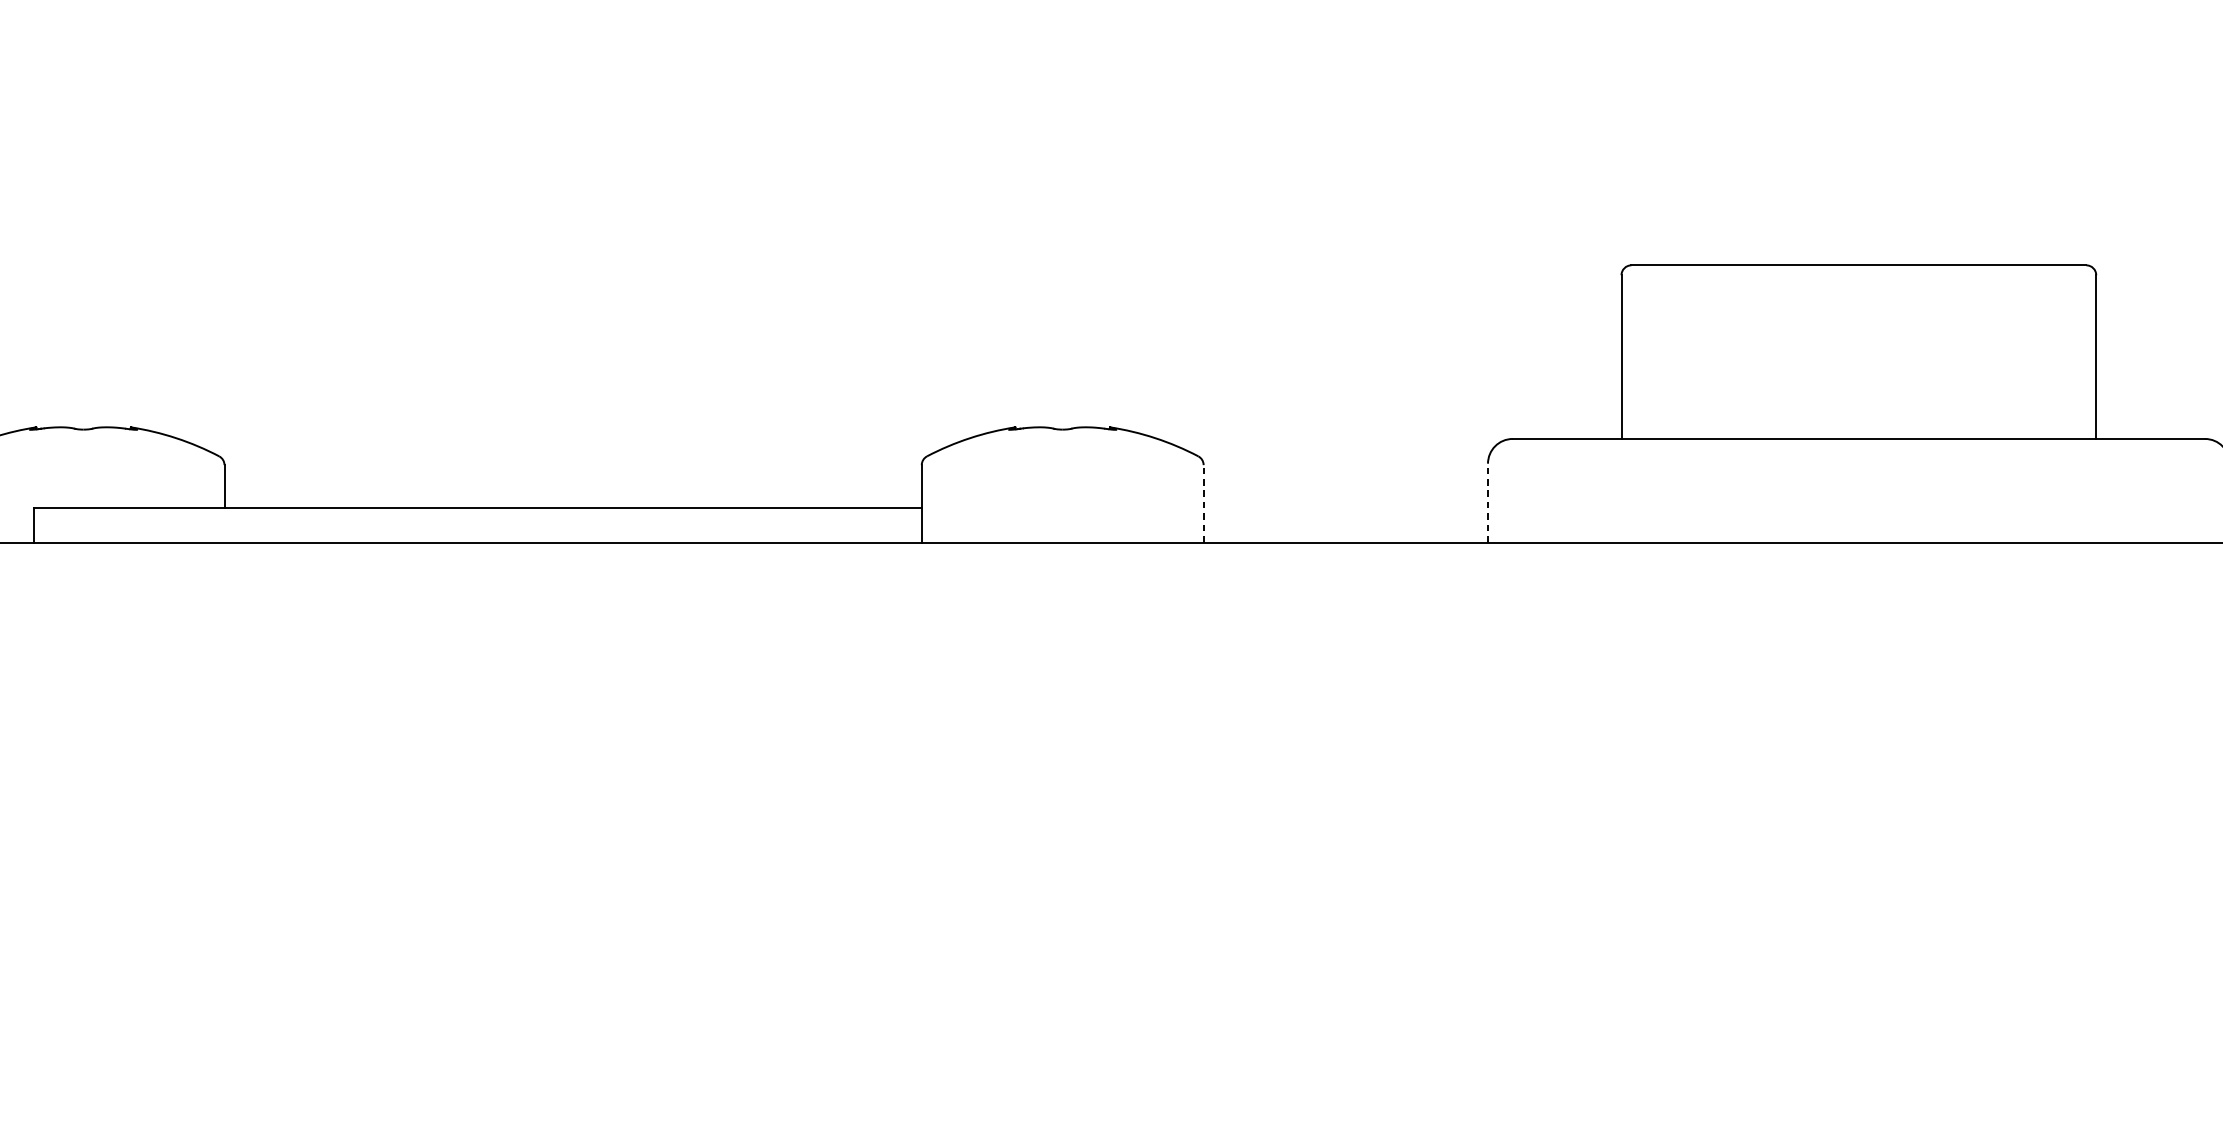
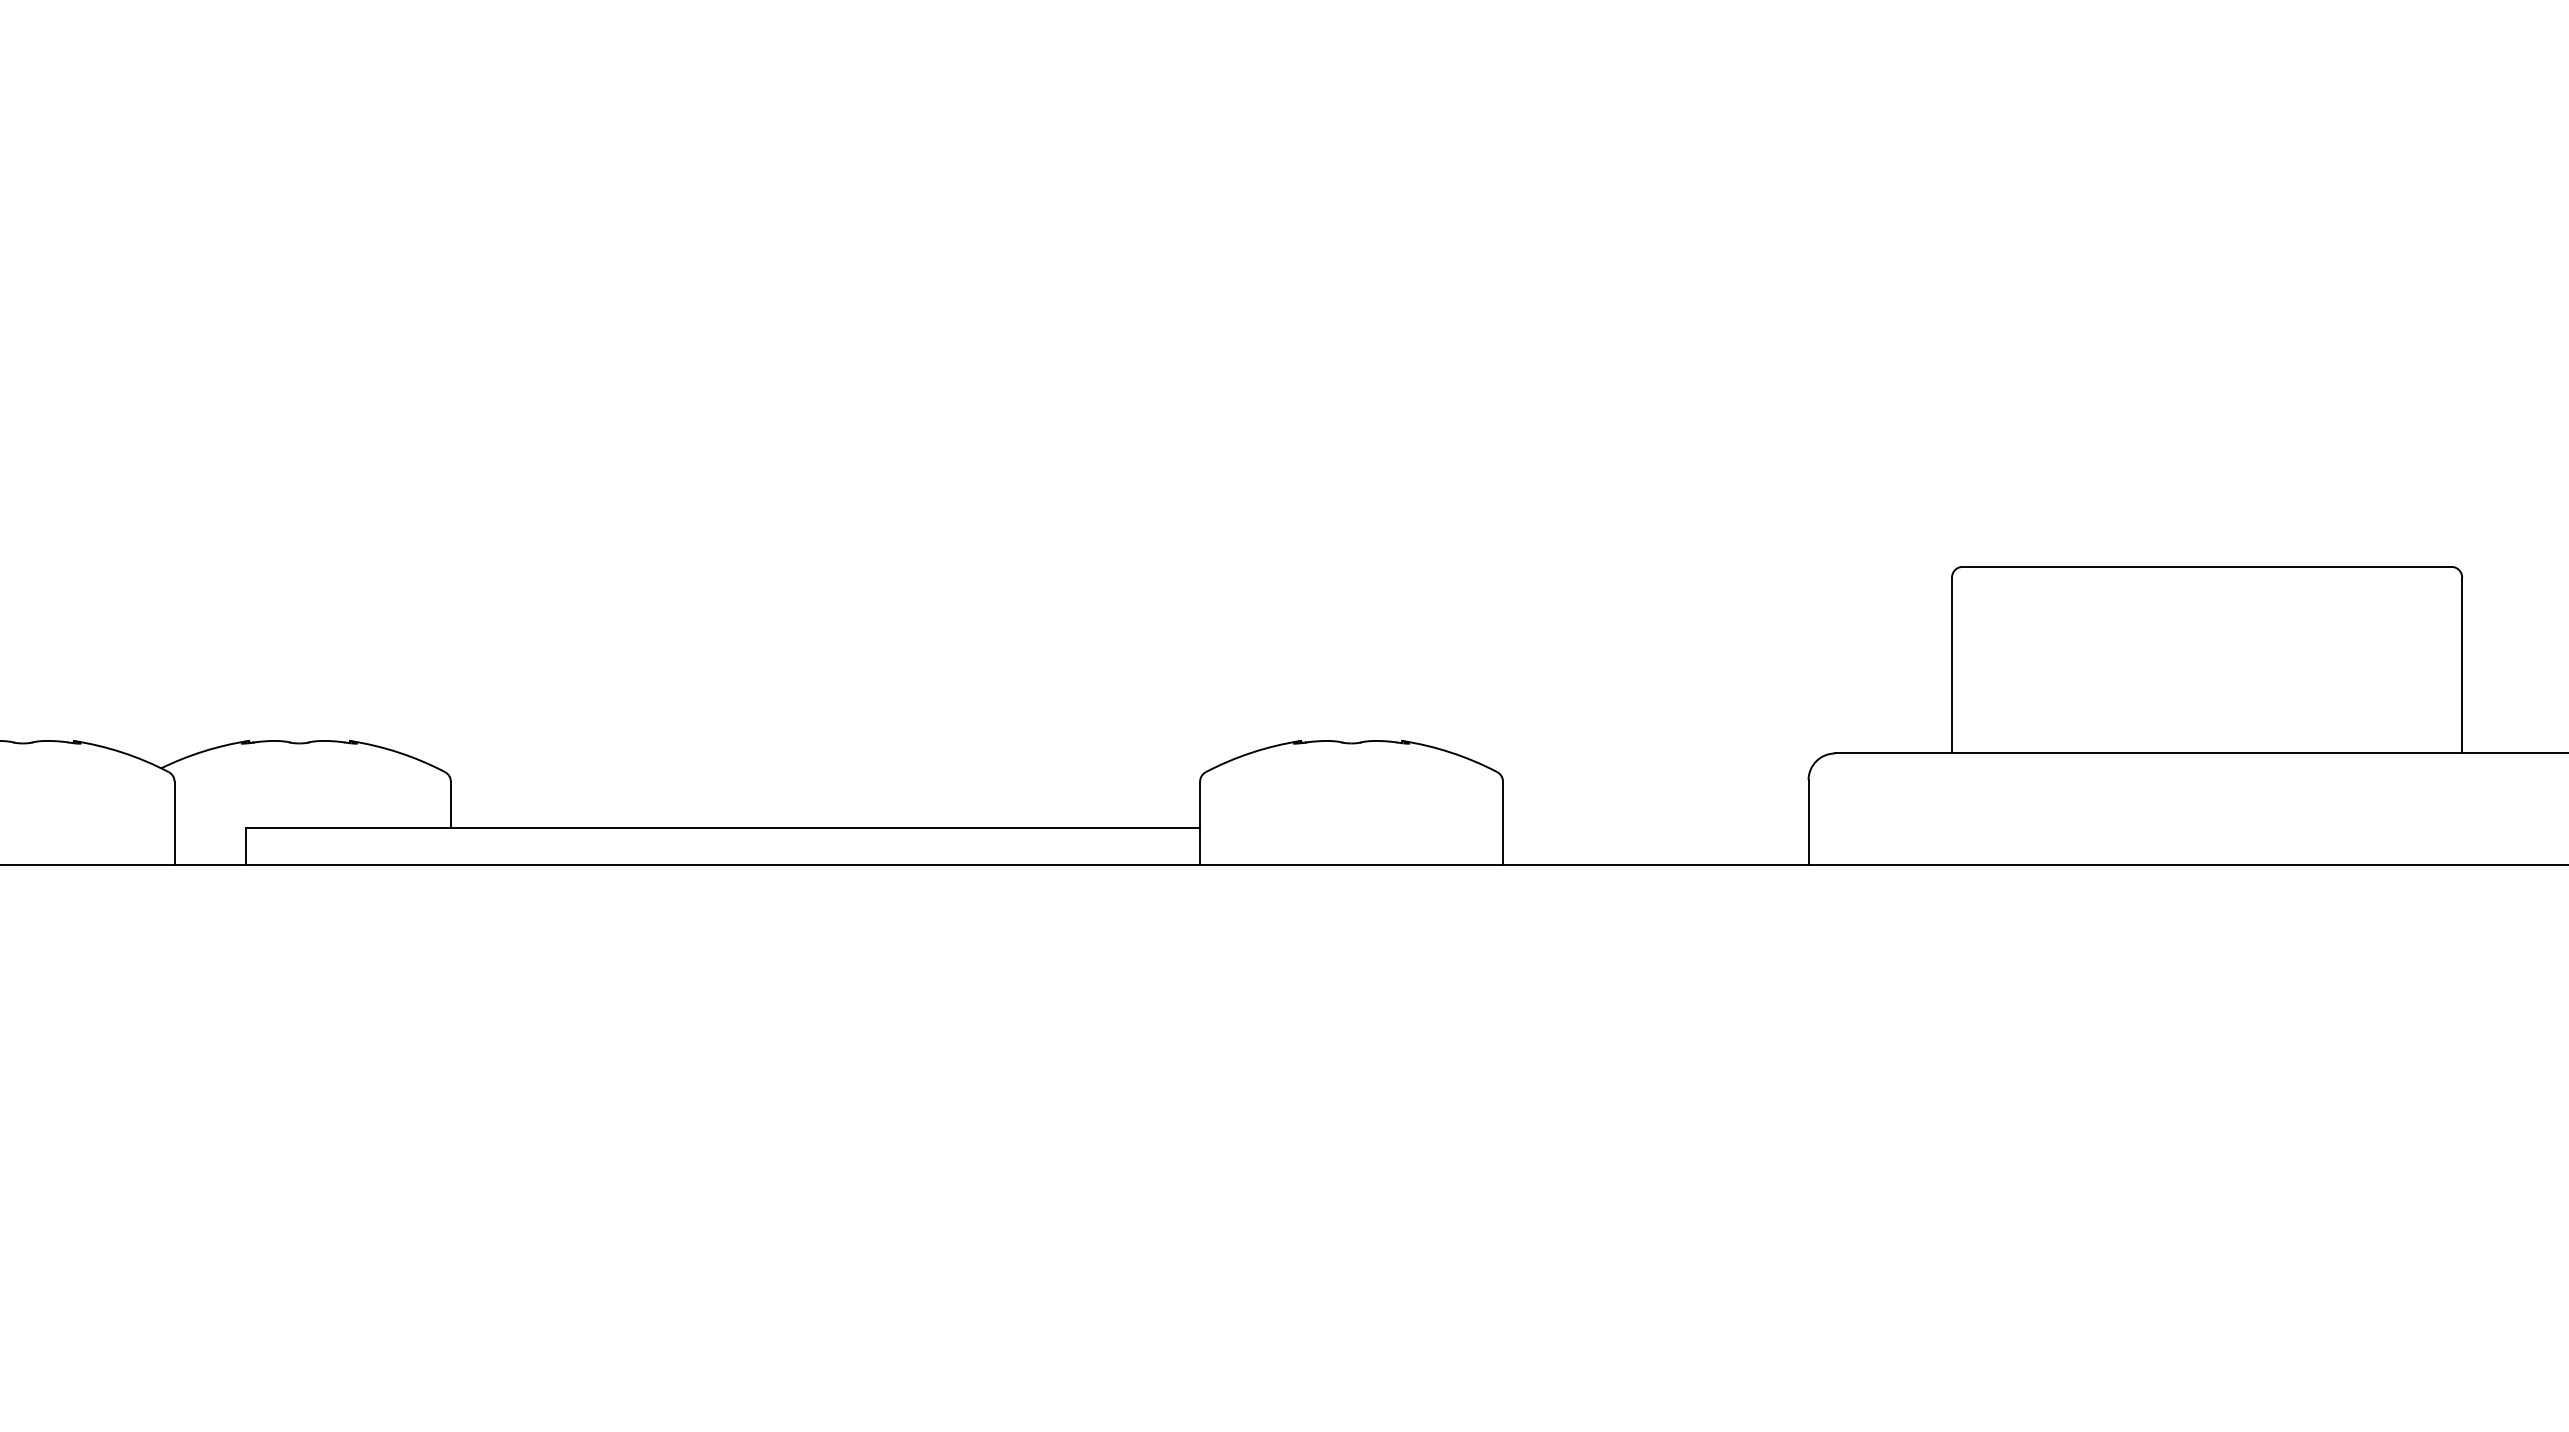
line: (1487, 503) -> (1808, 822), dashed -> solid
line: (1204, 504) -> (1503, 823), dashed -> solid

